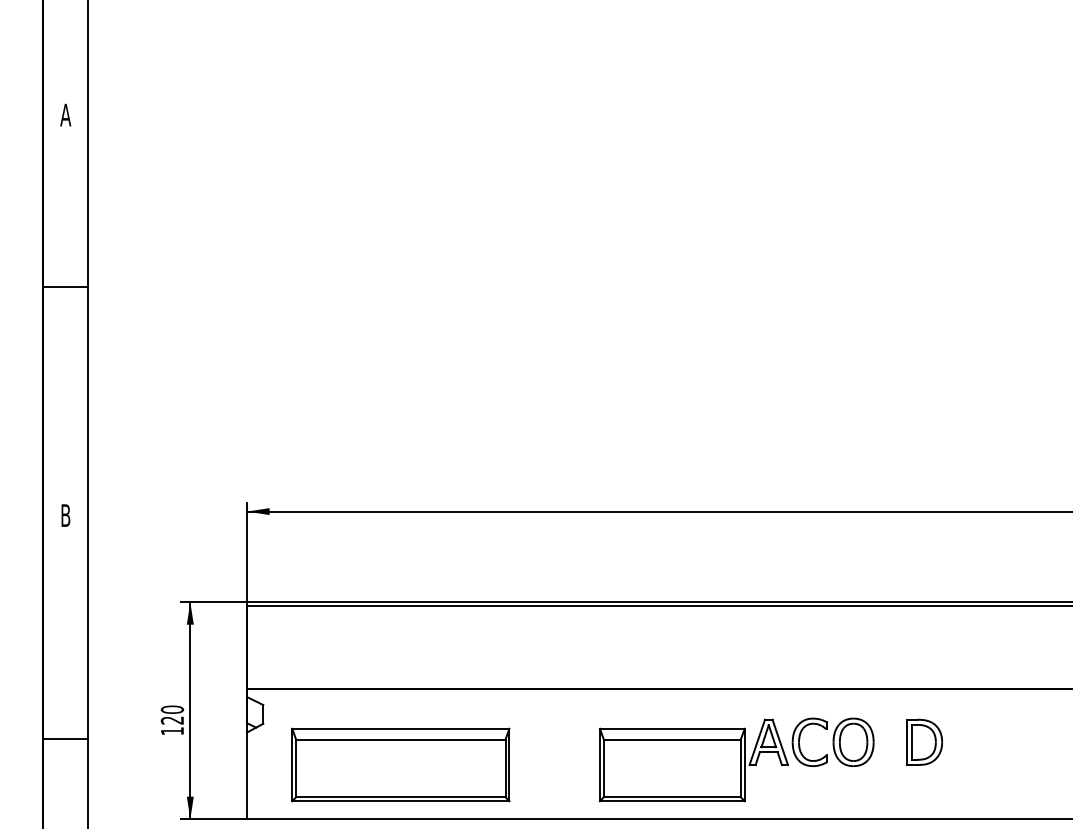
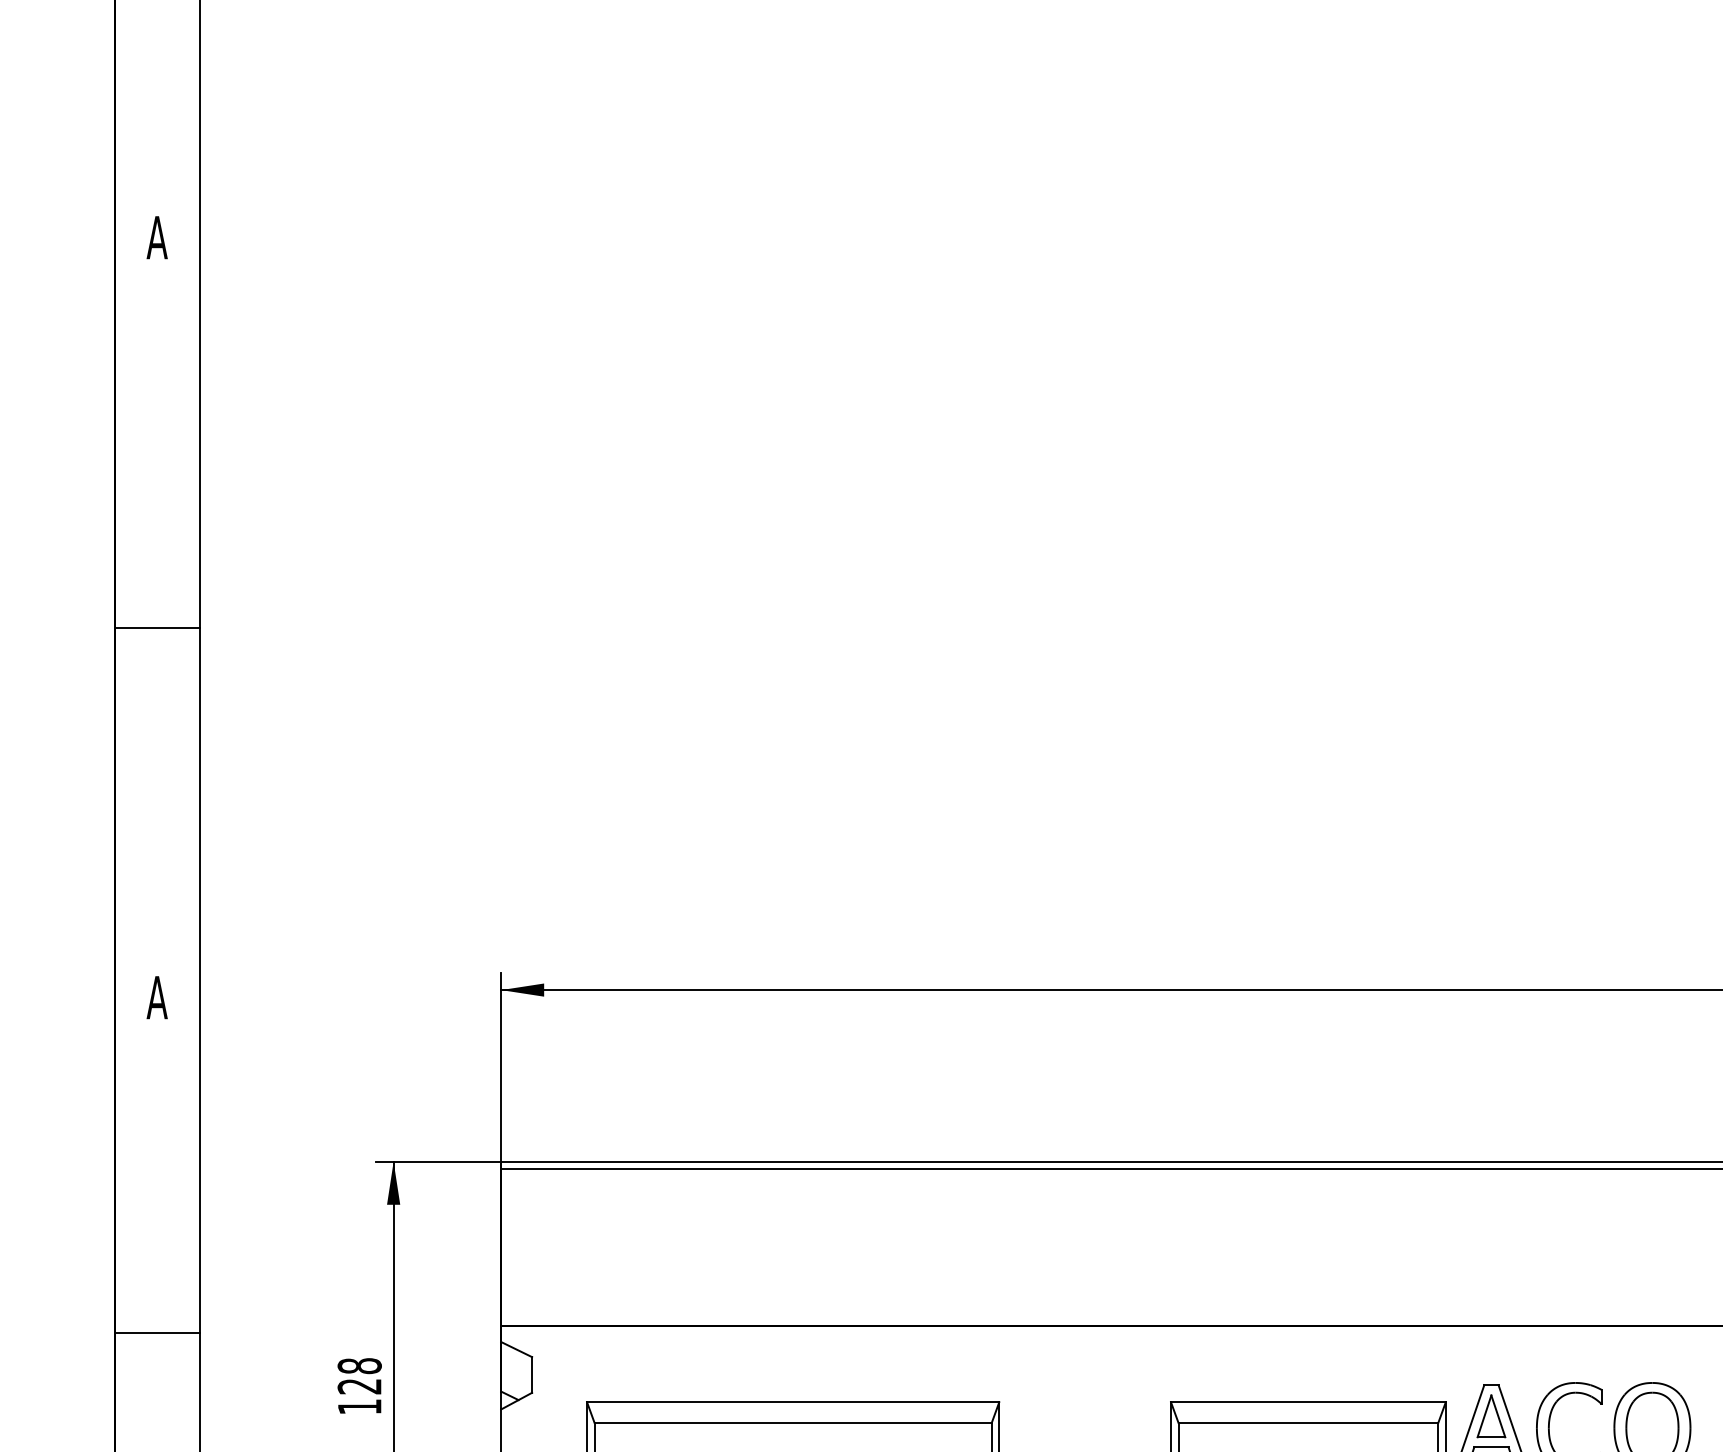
line: (65, 286) -> (156, 627), moved
text: (65, 515) -> (156, 997), B -> A
text: (172, 709) -> (359, 1365), 120 -> 128
line: (65, 739) -> (156, 1333), moved

